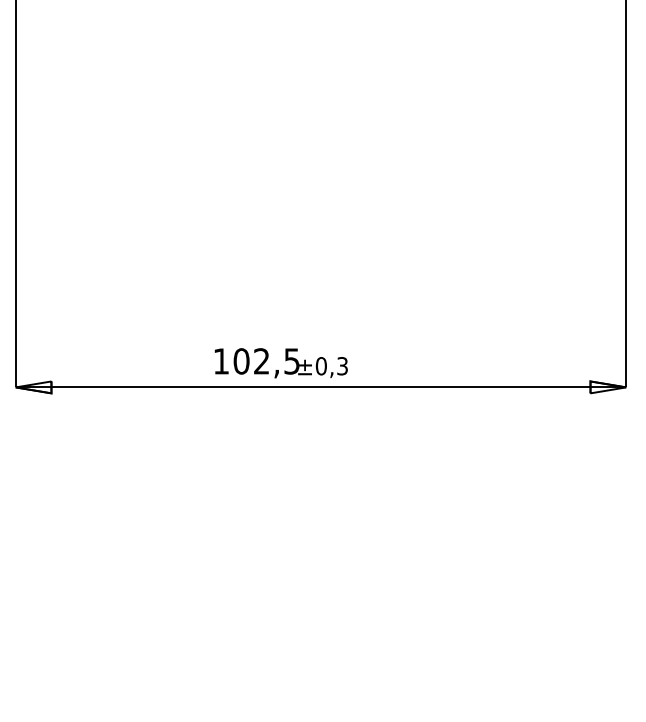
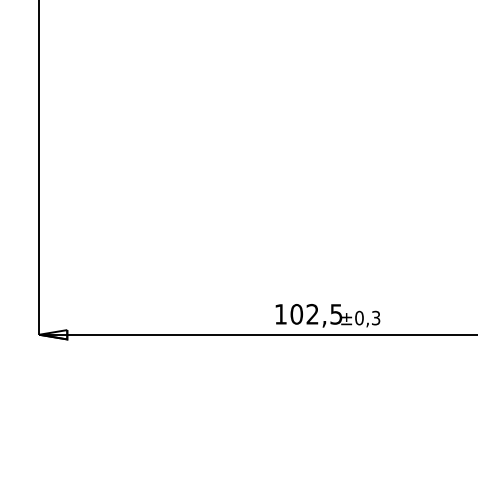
text: (280, 363) -> (327, 315), moved

